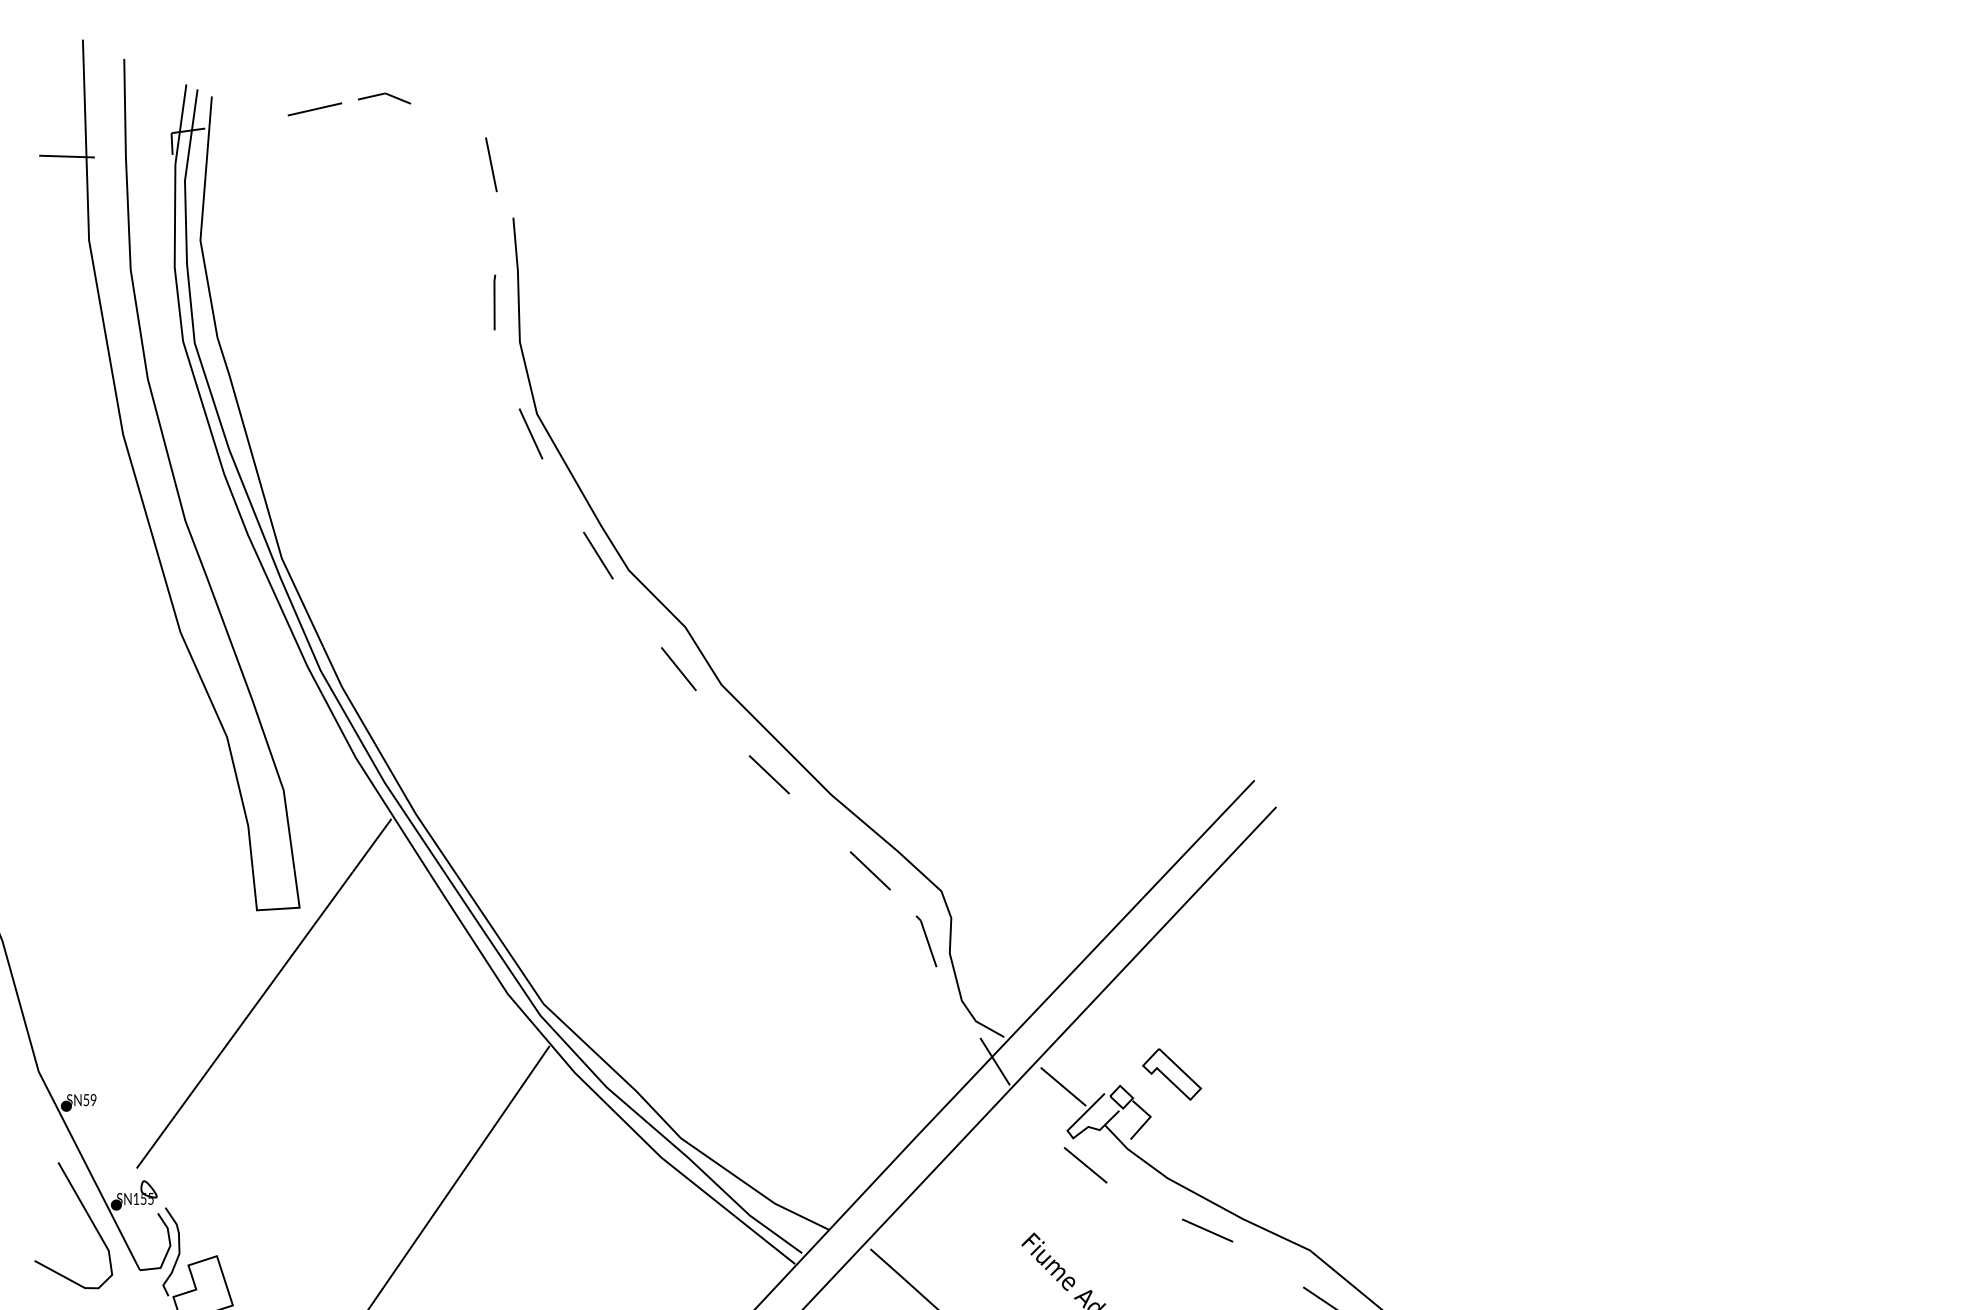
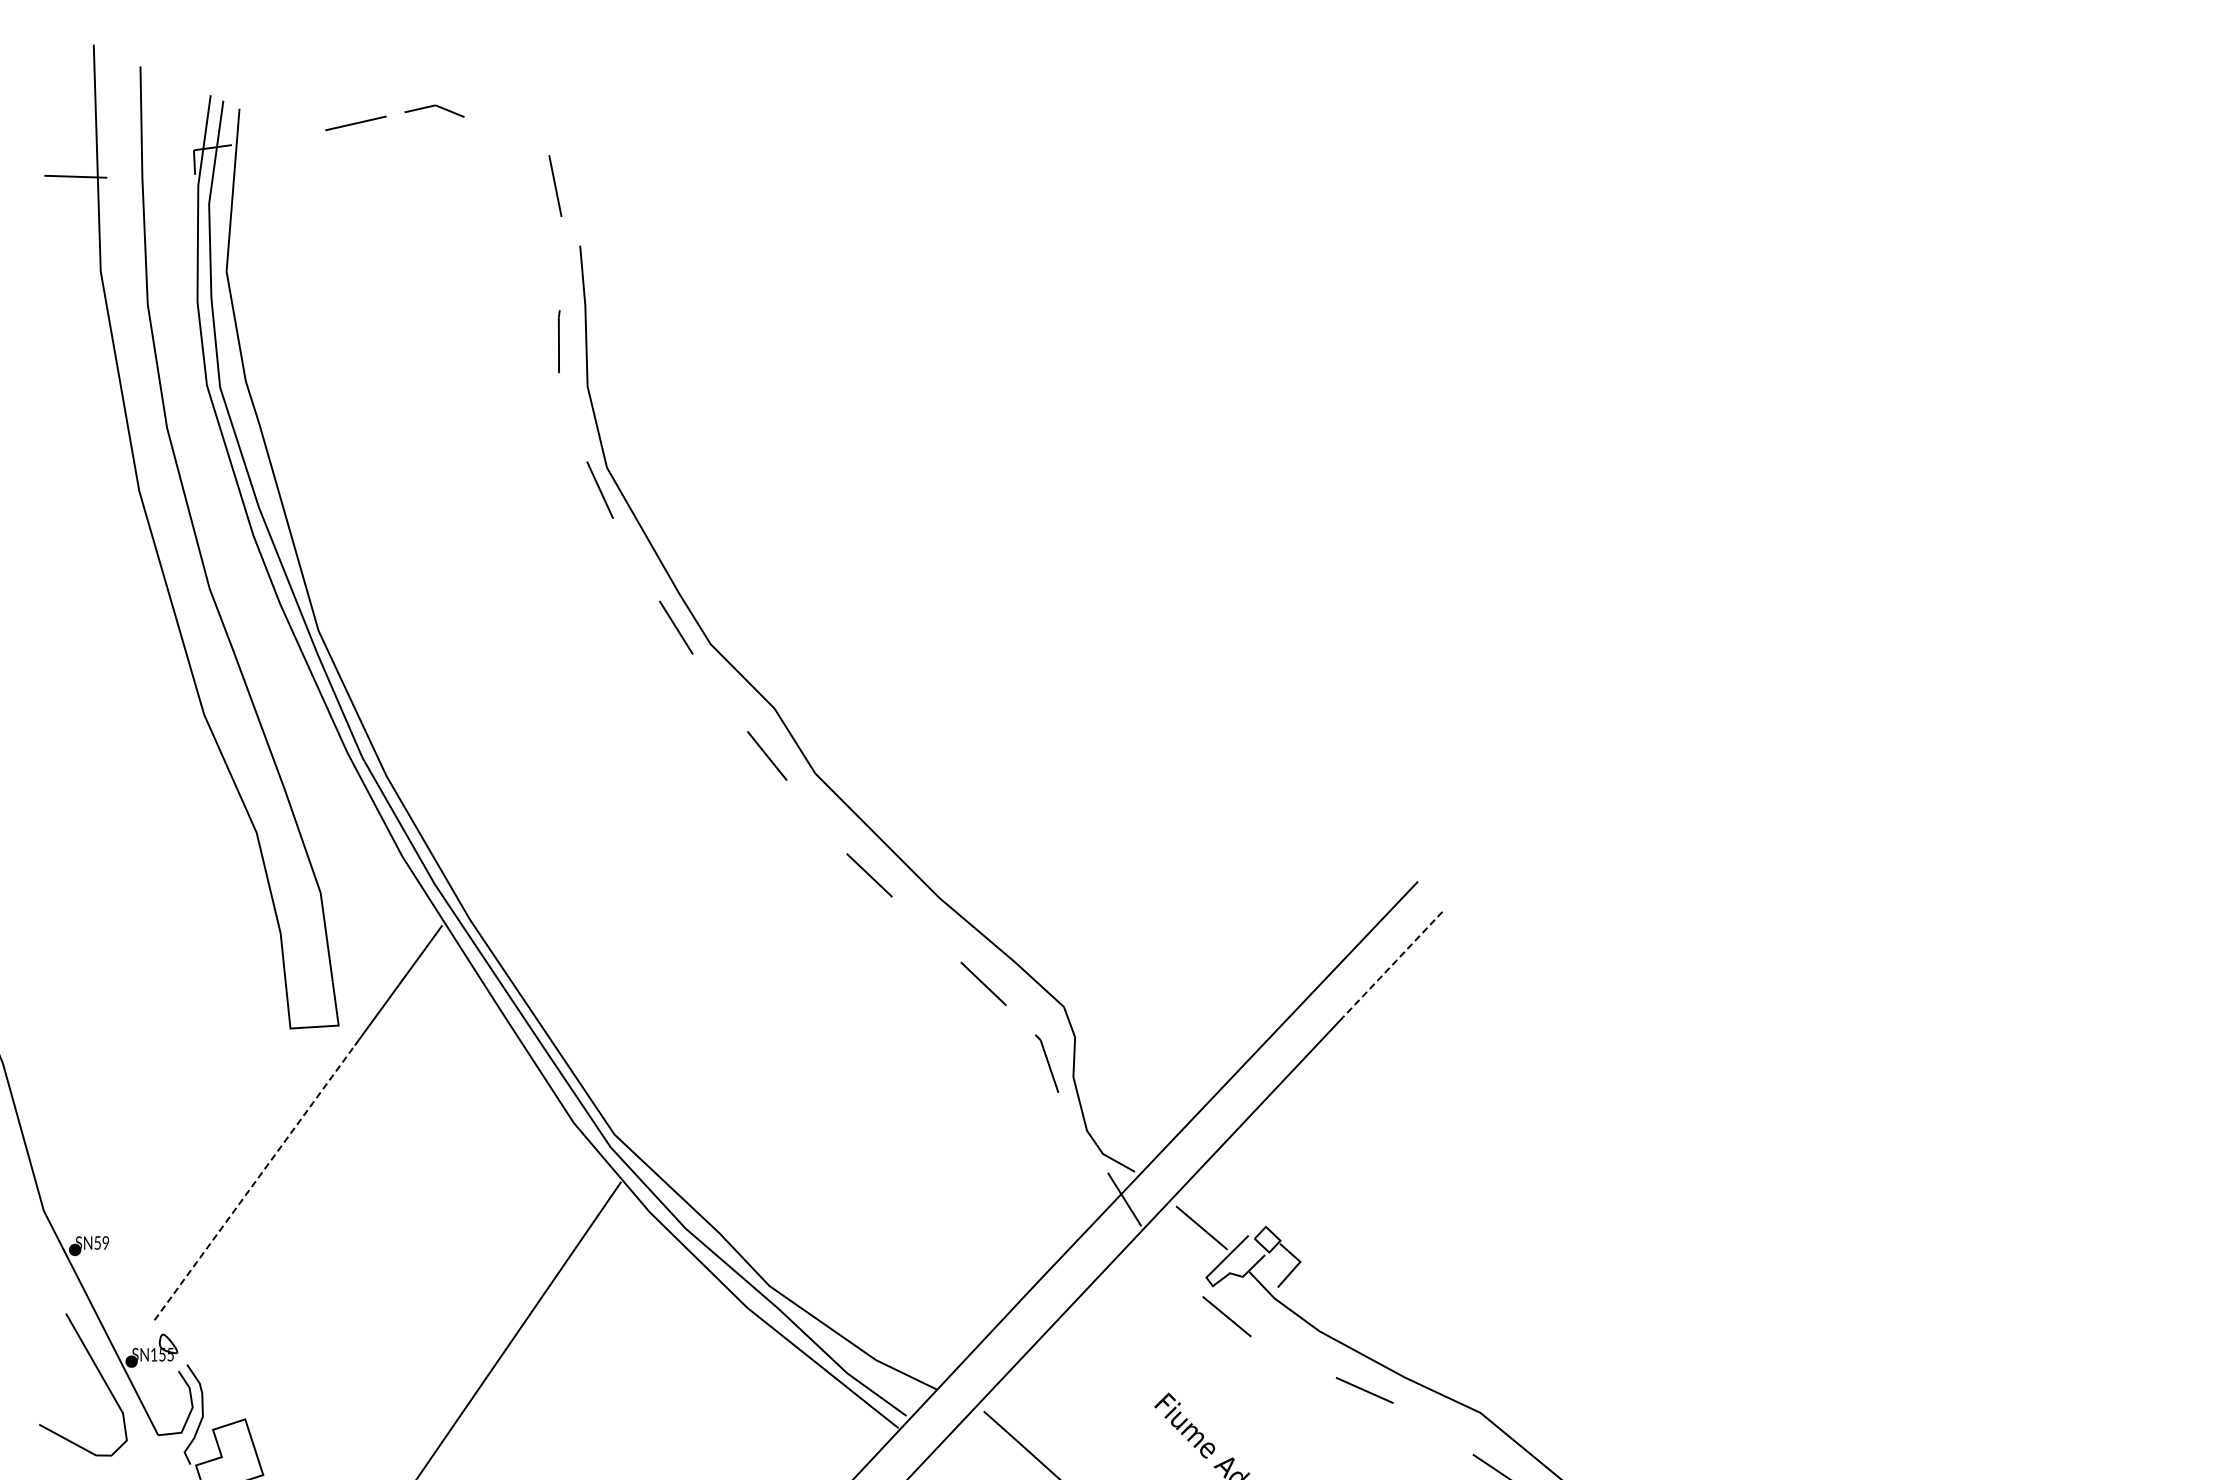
line: (1232, 853) -> (1392, 964), solid -> dashed
line: (226, 1046) -> (255, 1182), solid -> dashed
part: (1171, 1074) -> (1324, 1213), removed

